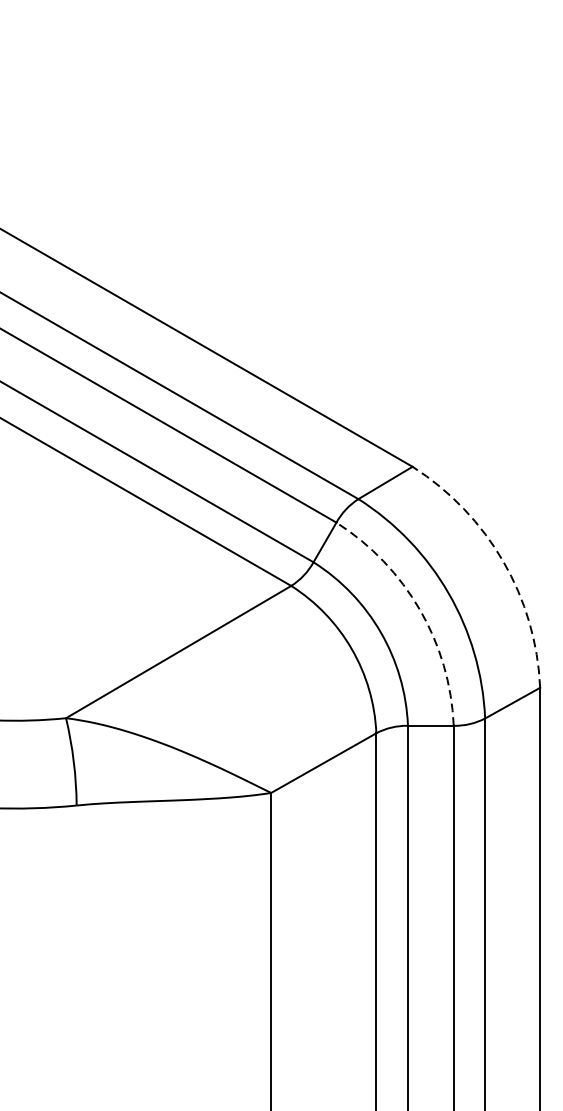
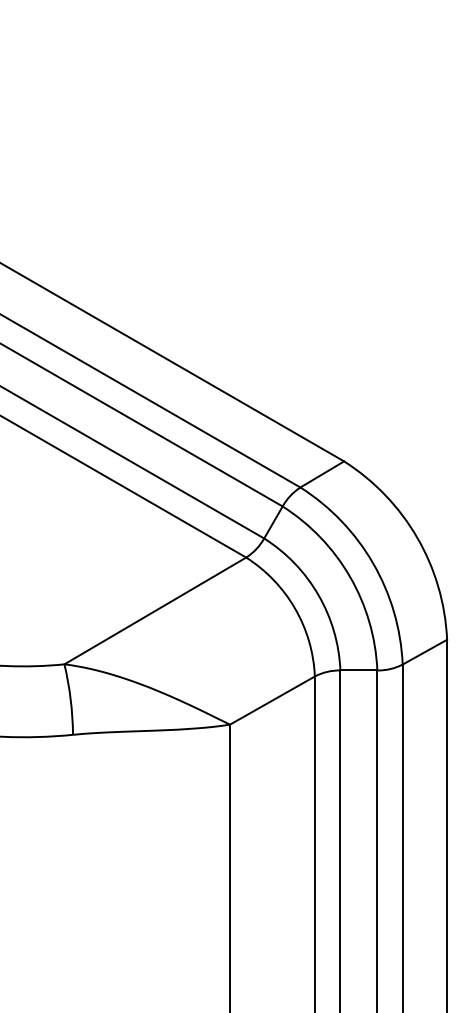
arc: (503, 562) -> (417, 538), dashed -> solid
arc: (420, 609) -> (350, 576), dashed -> solid

